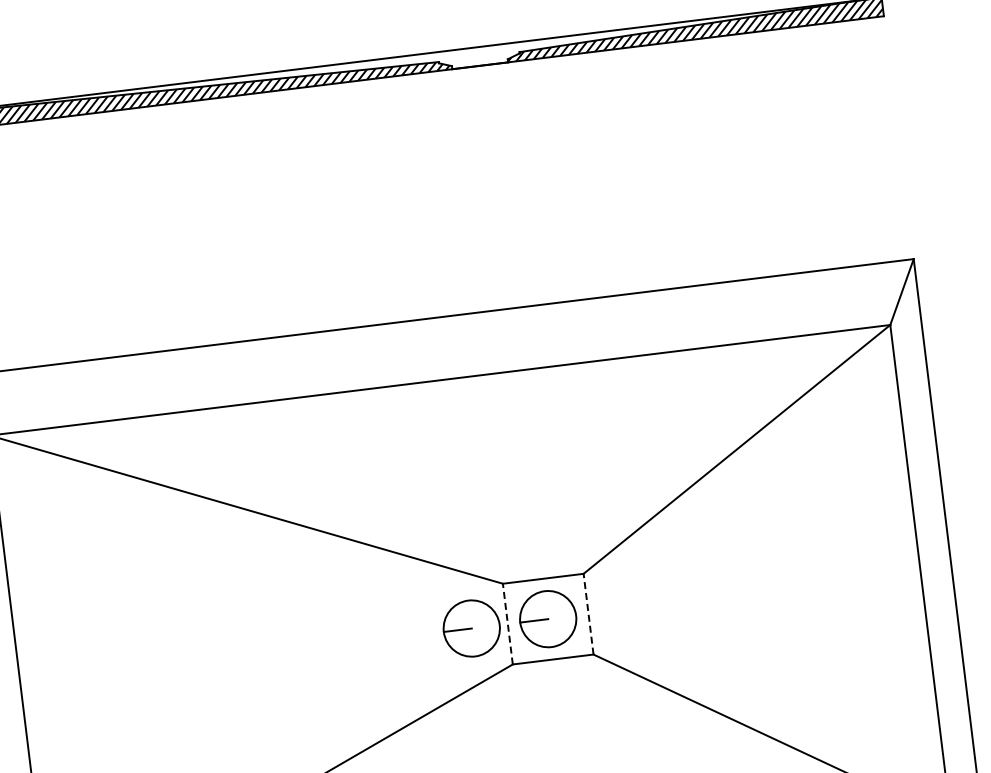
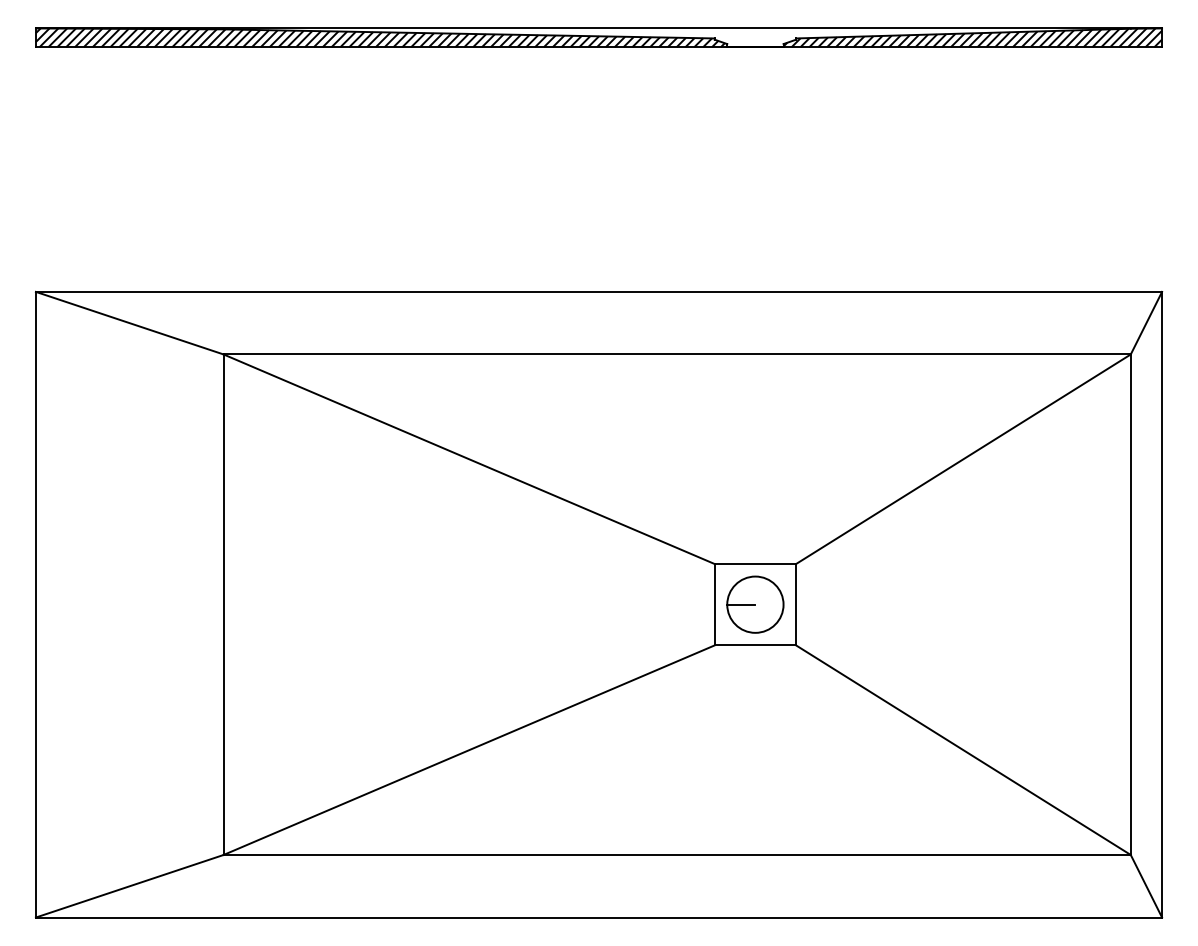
line: (588, 613) -> (796, 604), dashed -> solid
line: (507, 623) -> (714, 604), dashed -> solid
part: (471, 628) -> (678, 604), removed

